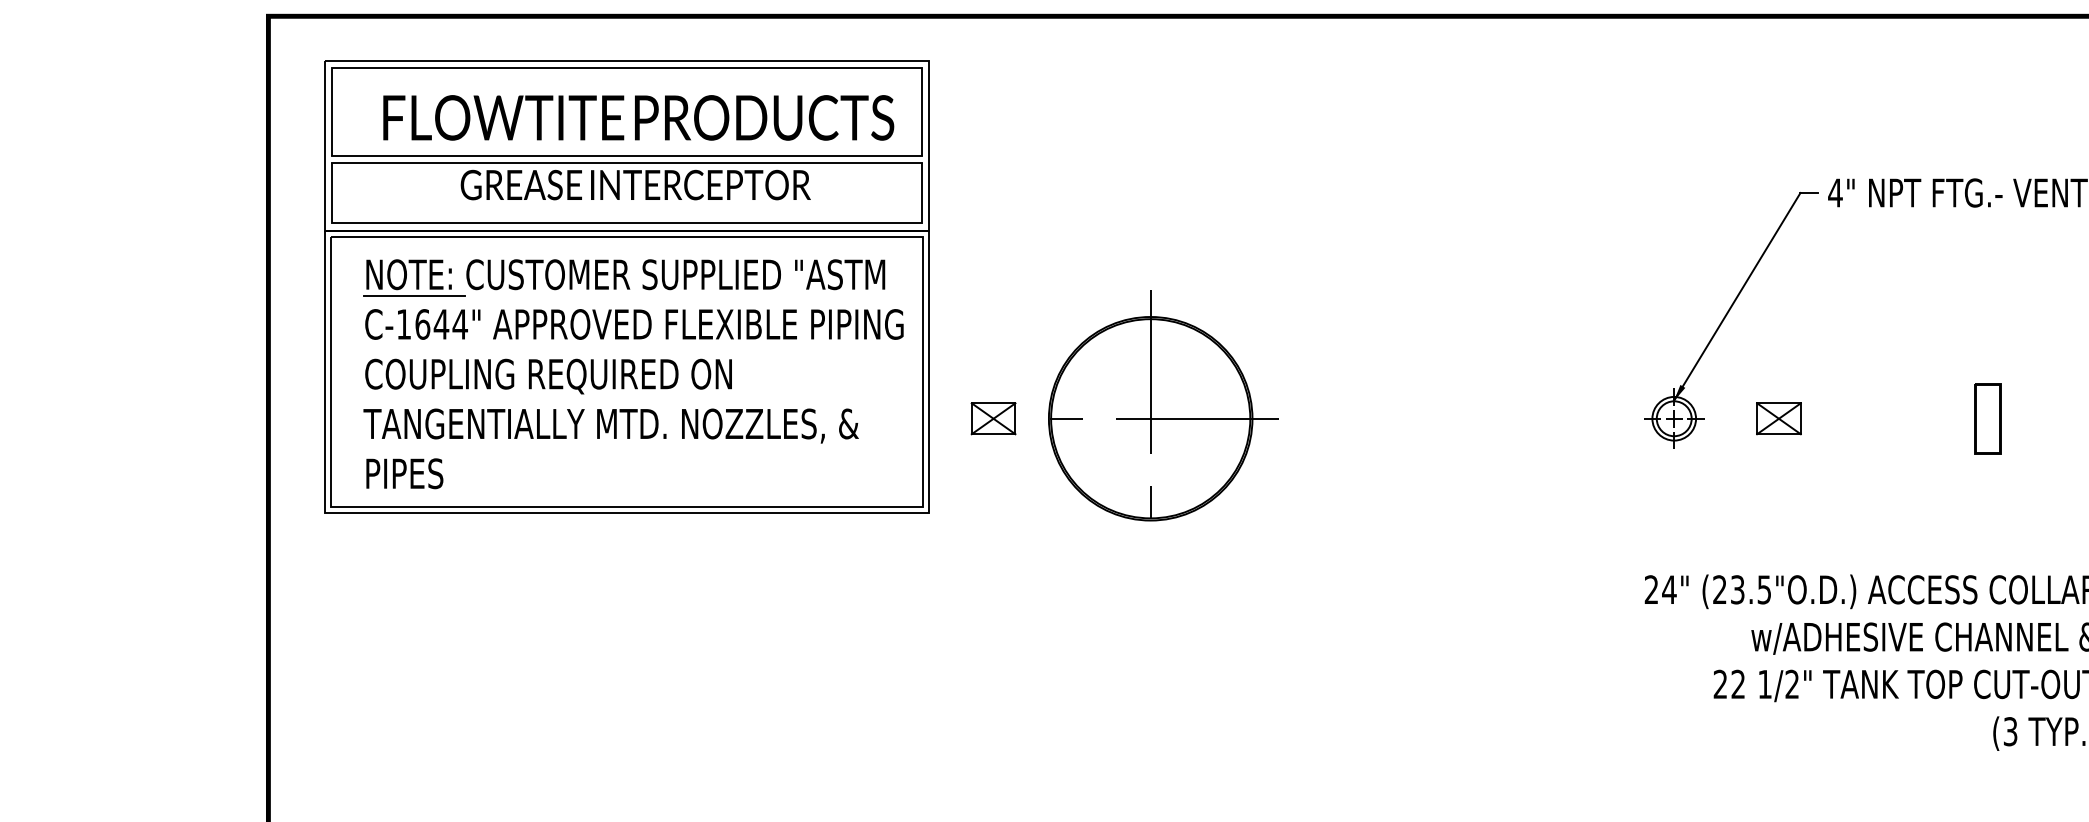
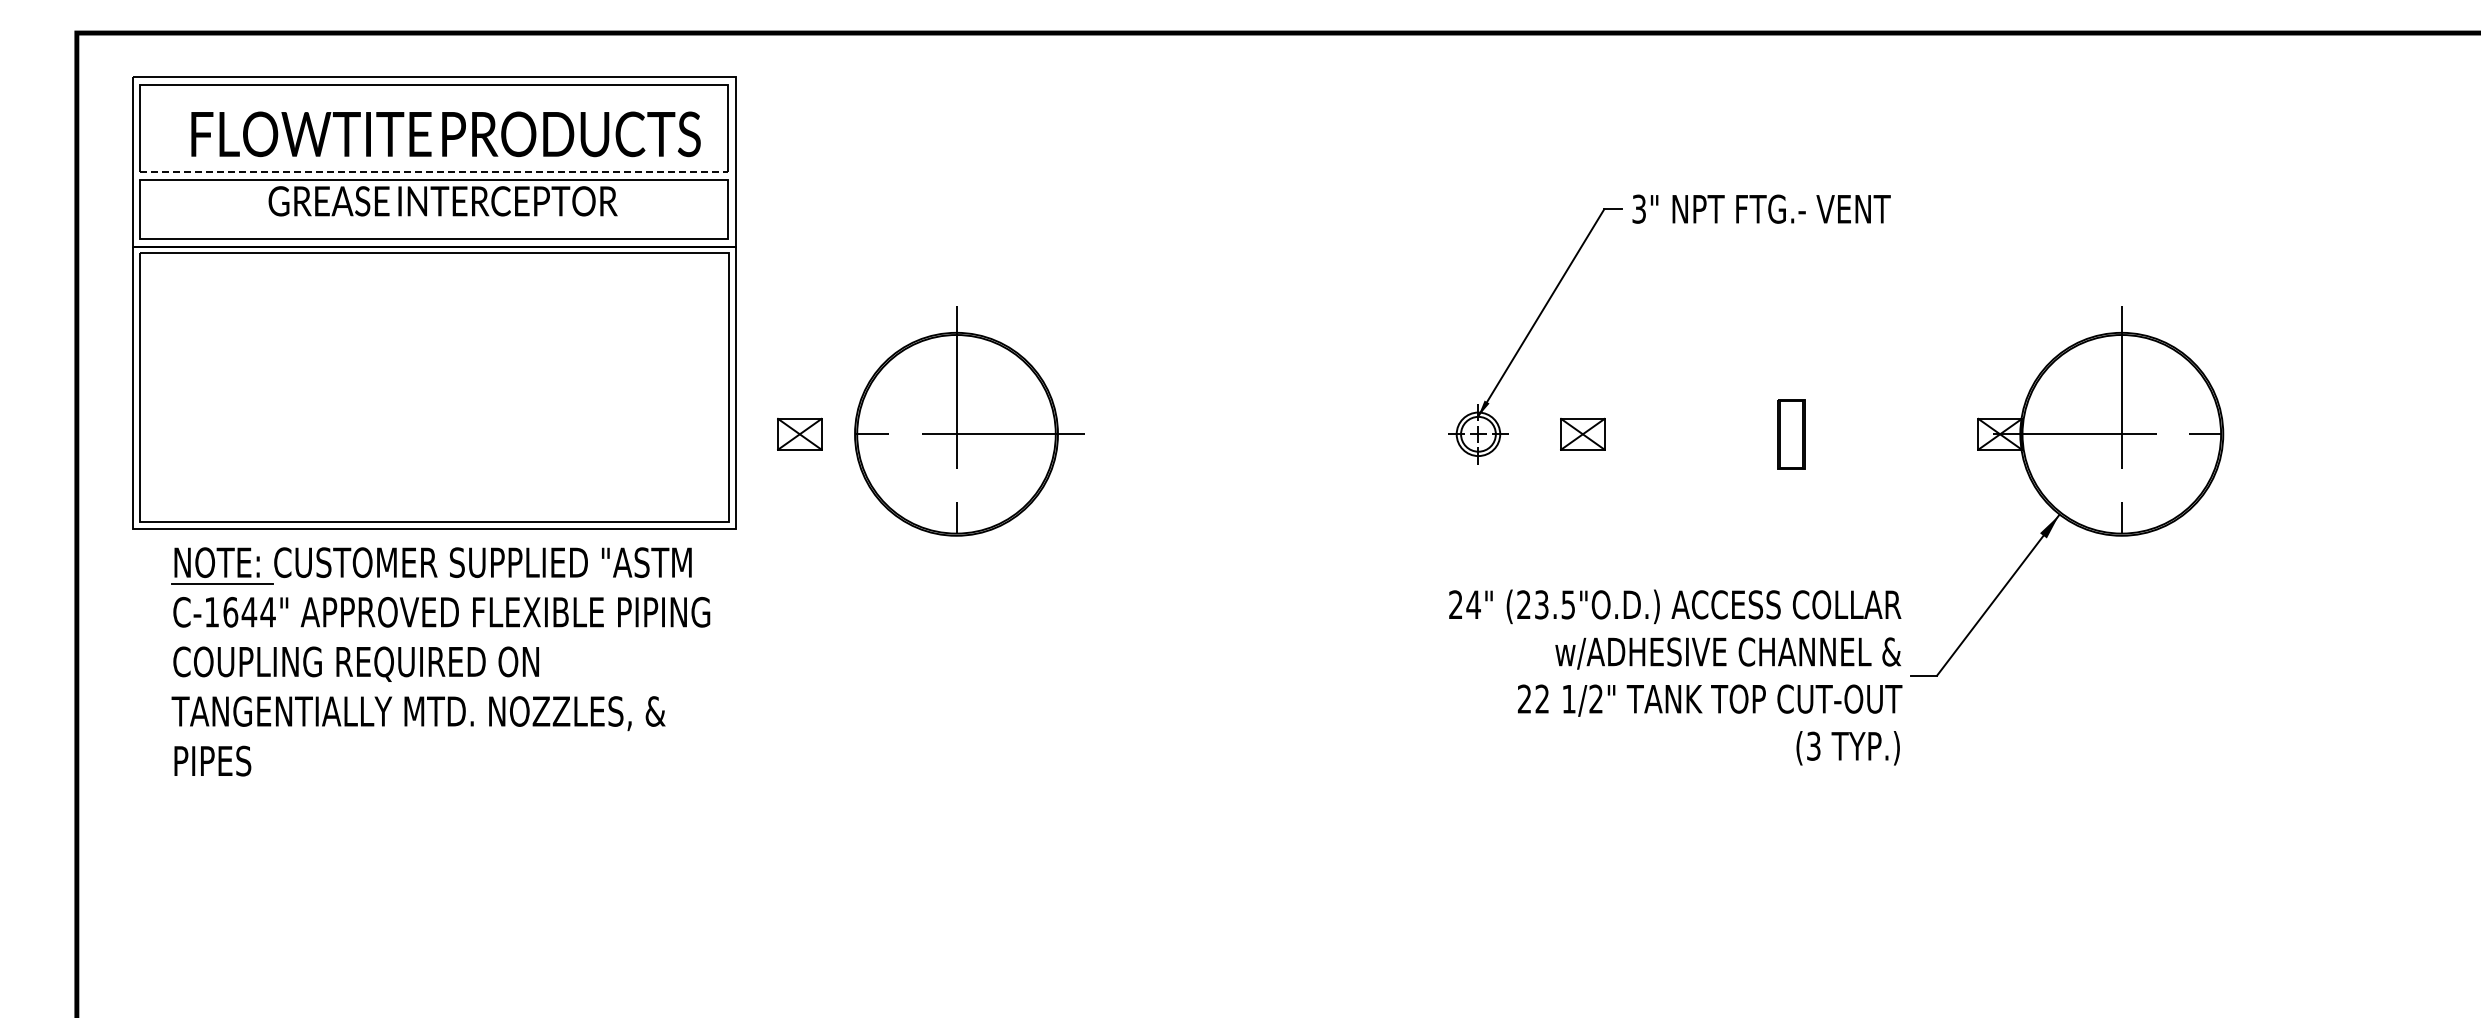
line: (627, 156) -> (434, 172), solid -> dashed
text: (1834, 192) -> (1638, 208), 4" -> 3"
part: (633, 373) -> (440, 661), moved

